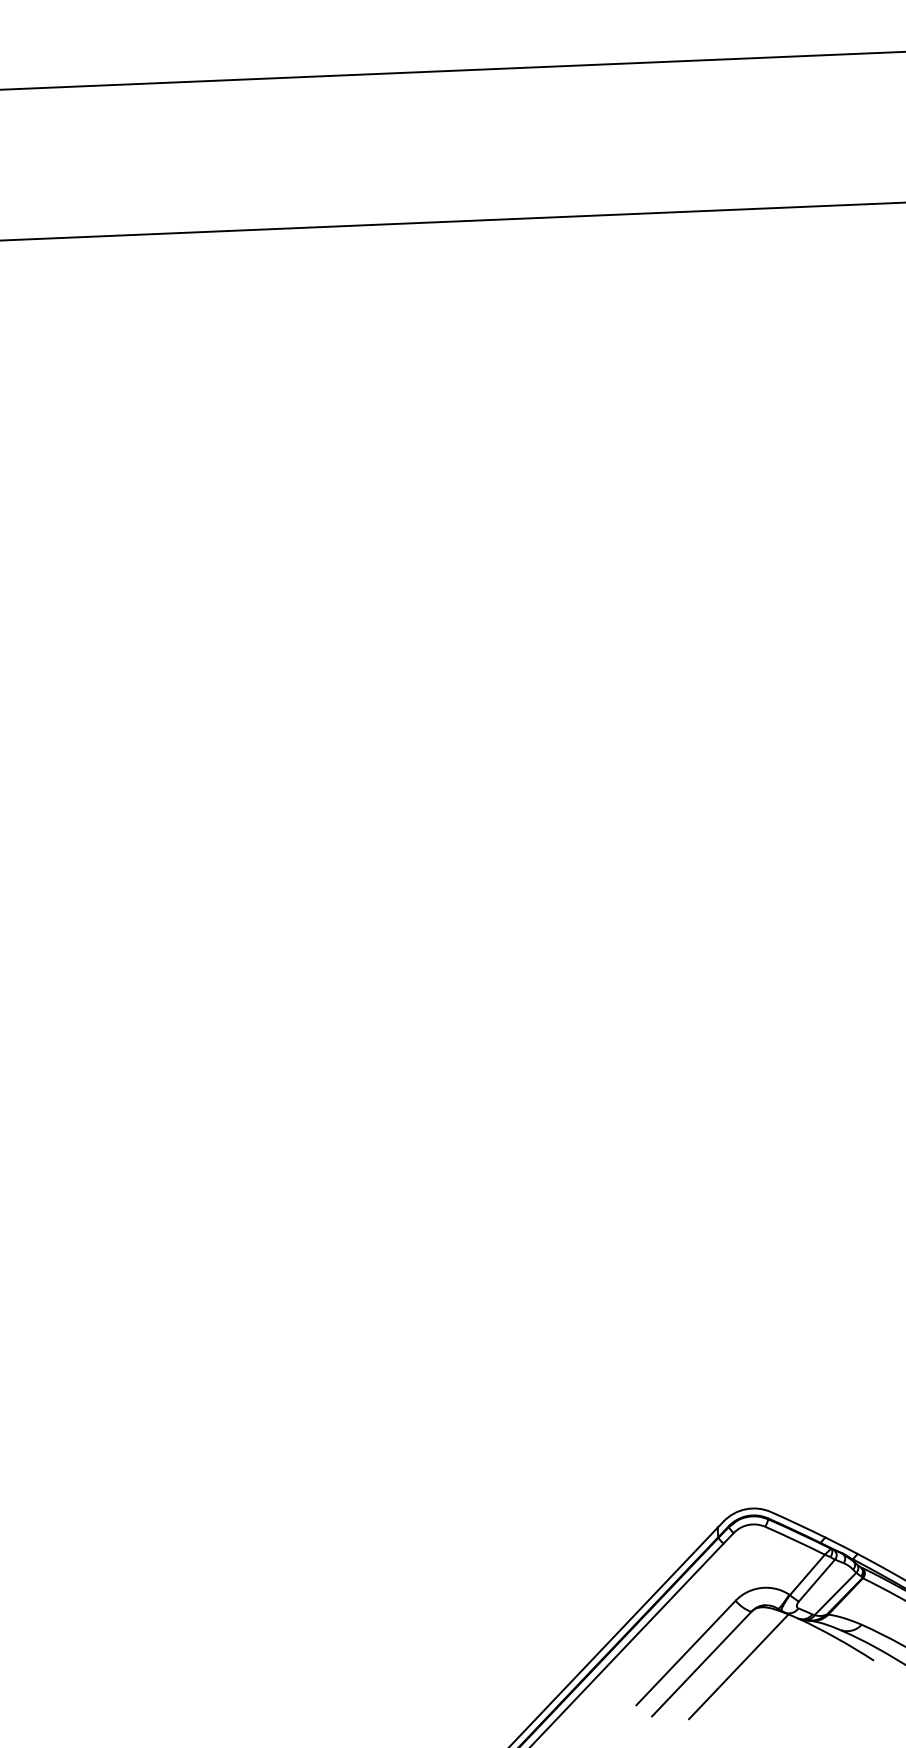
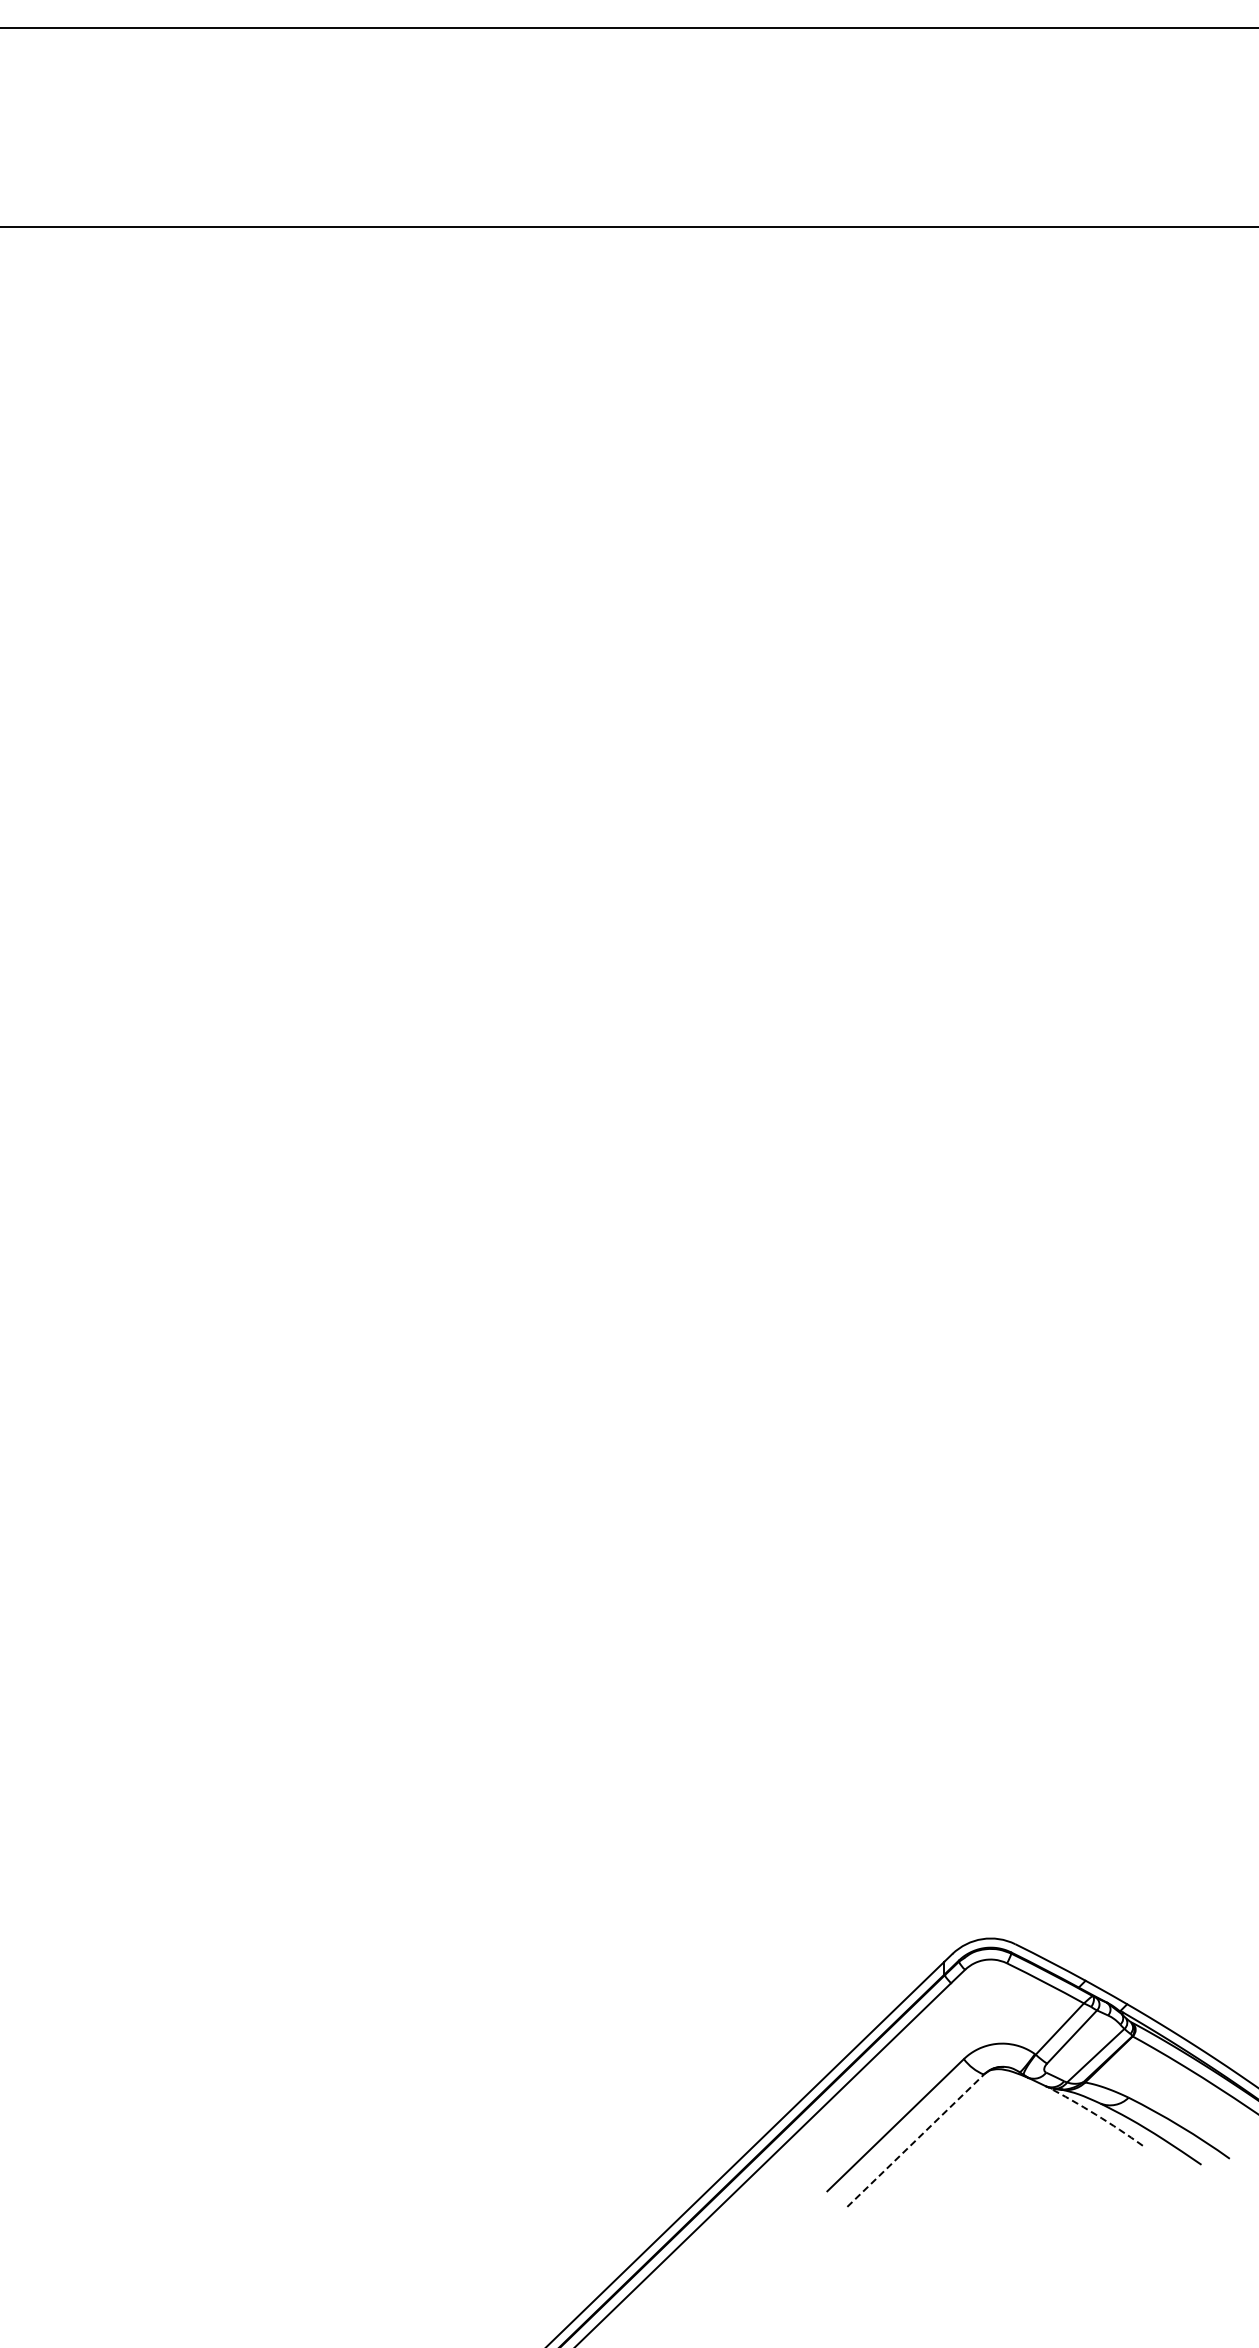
arc: (837, 1638) -> (1095, 2114), solid -> dashed
line: (701, 1663) -> (915, 2140), solid -> dashed
line: (738, 1666) -> (963, 2146), removed

